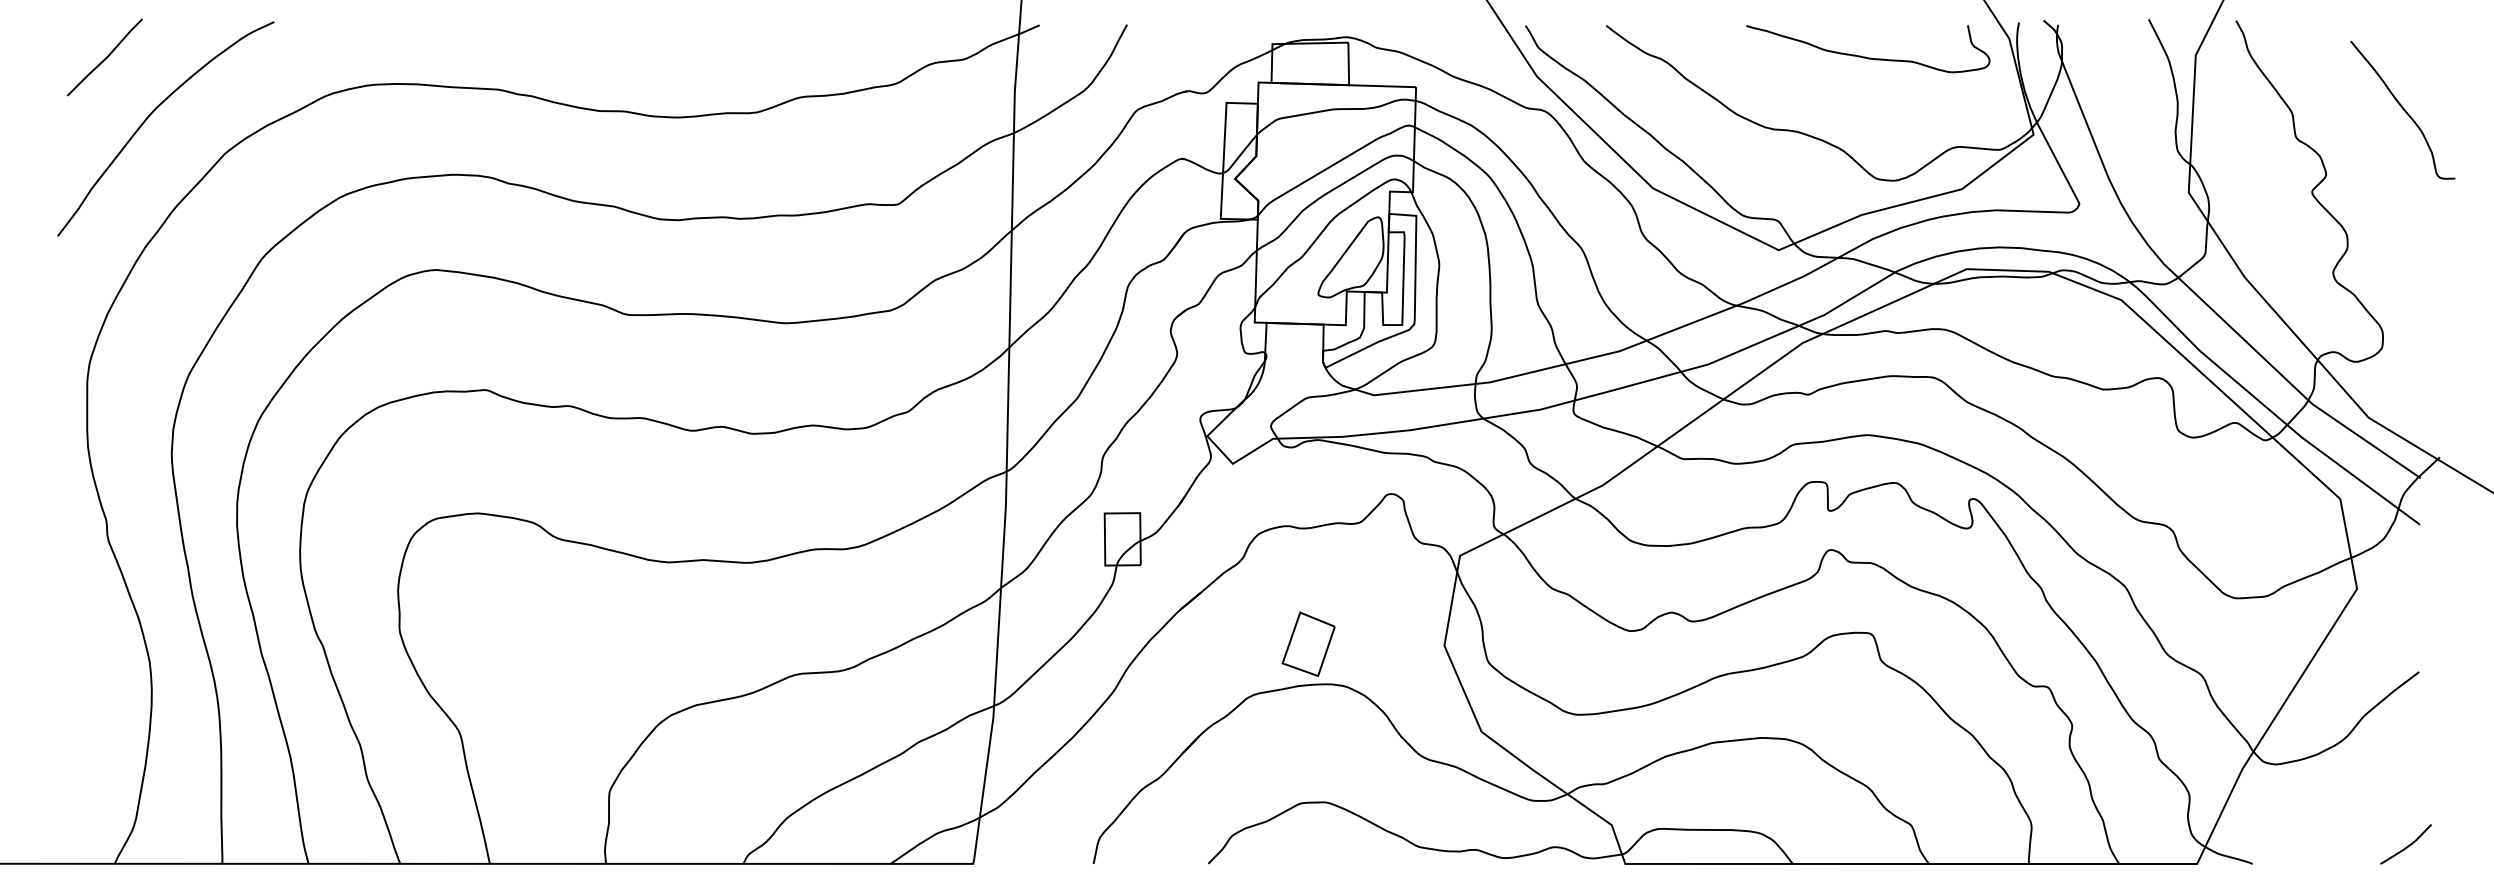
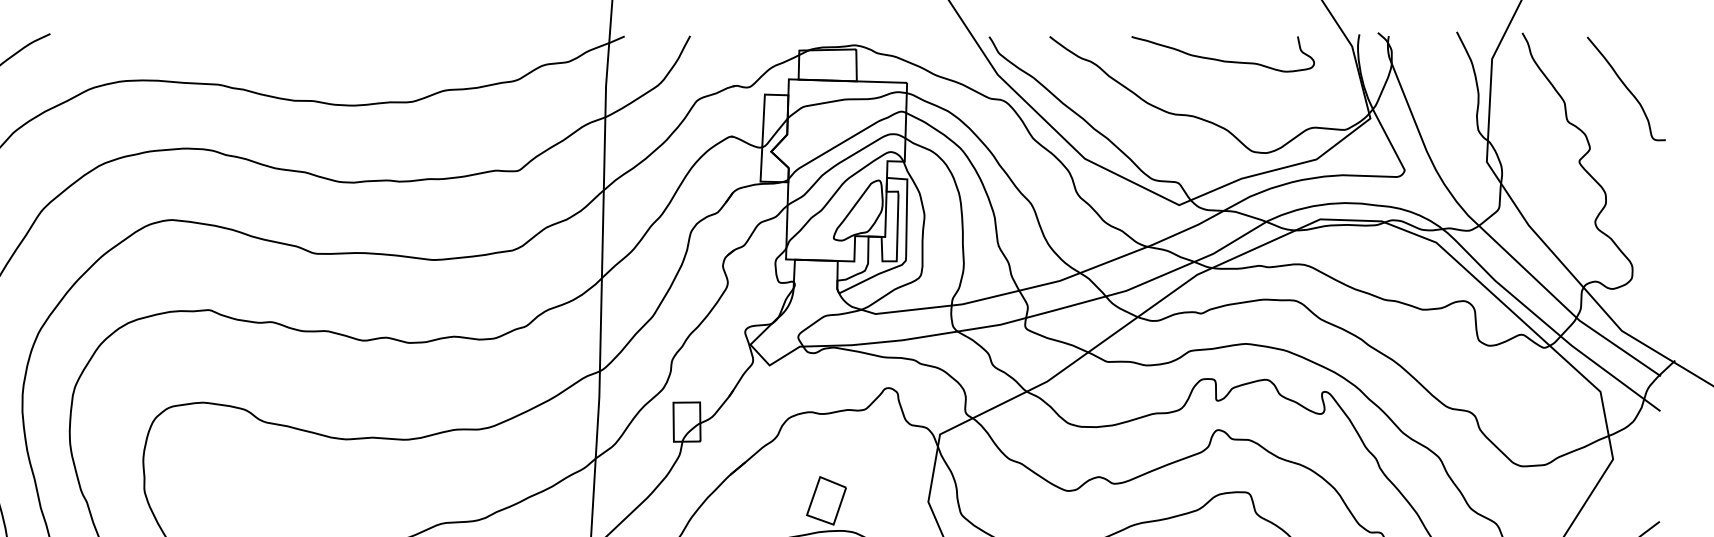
curve: (1865, 56) -> (1221, 59), moved
curve: (2402, 109) -> (1626, 88), moved

